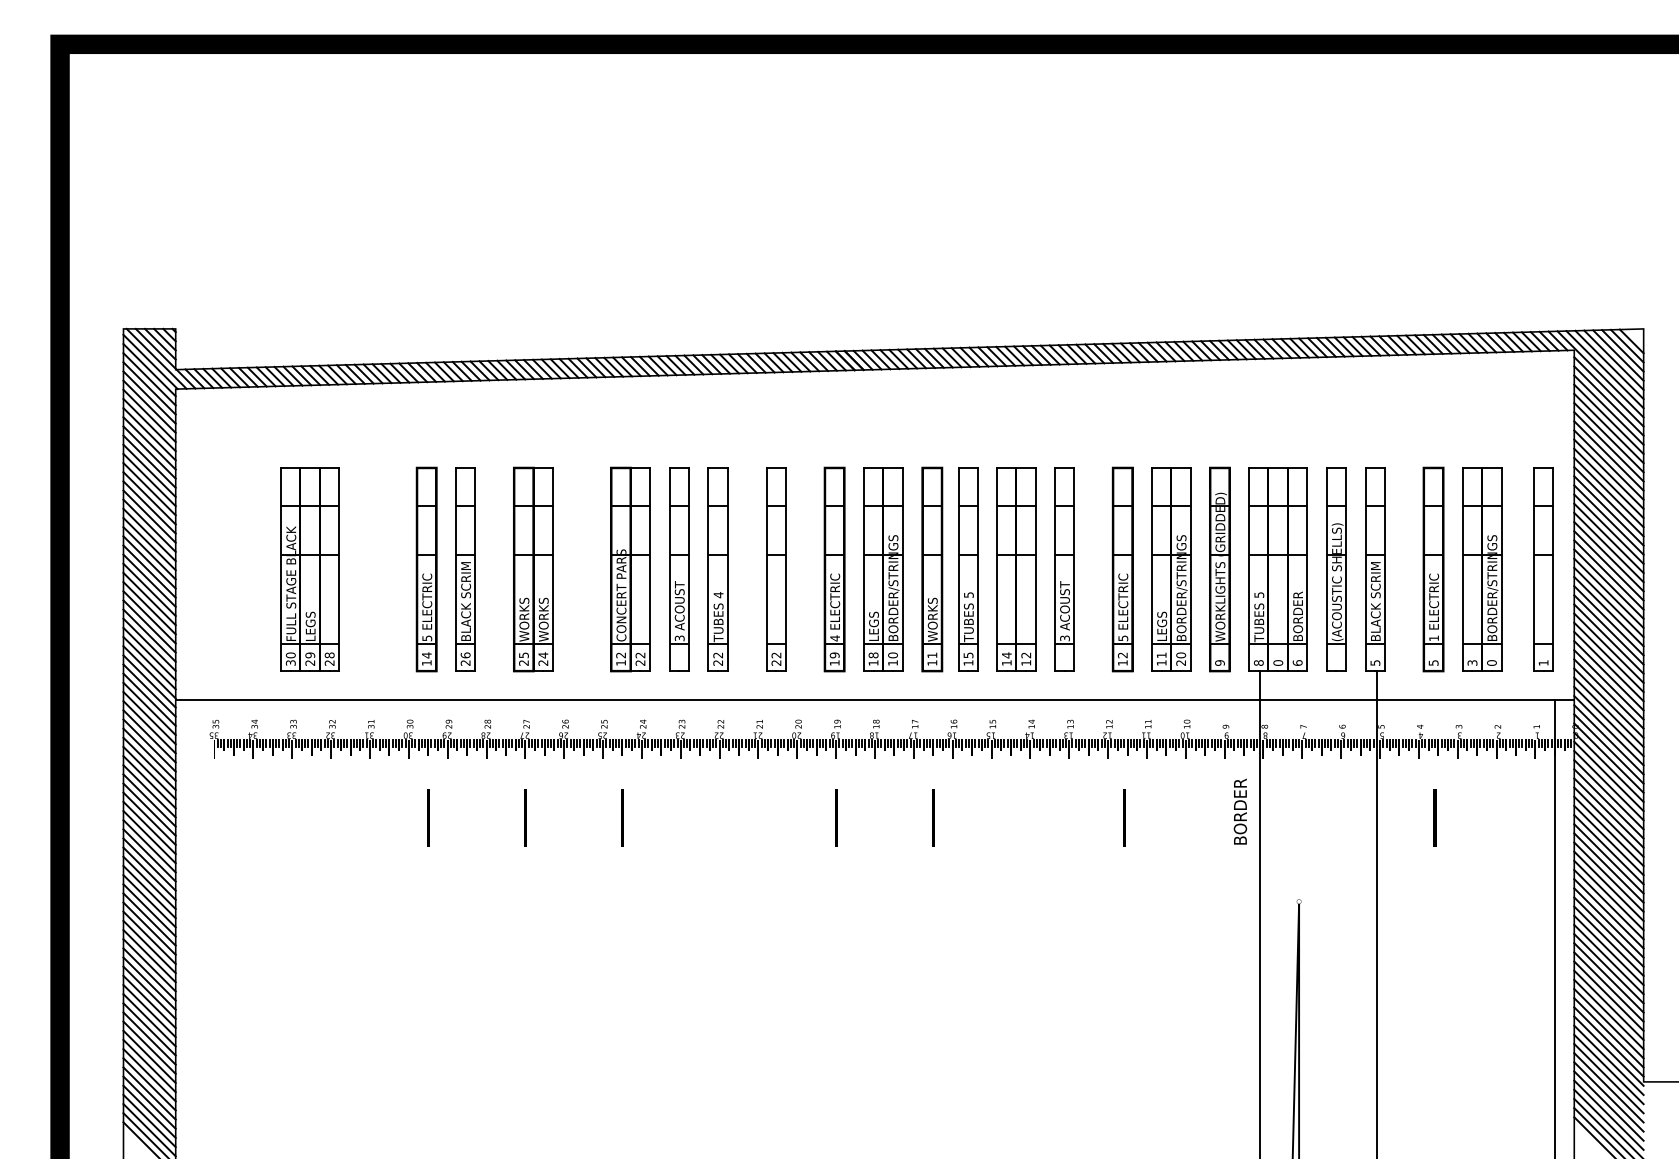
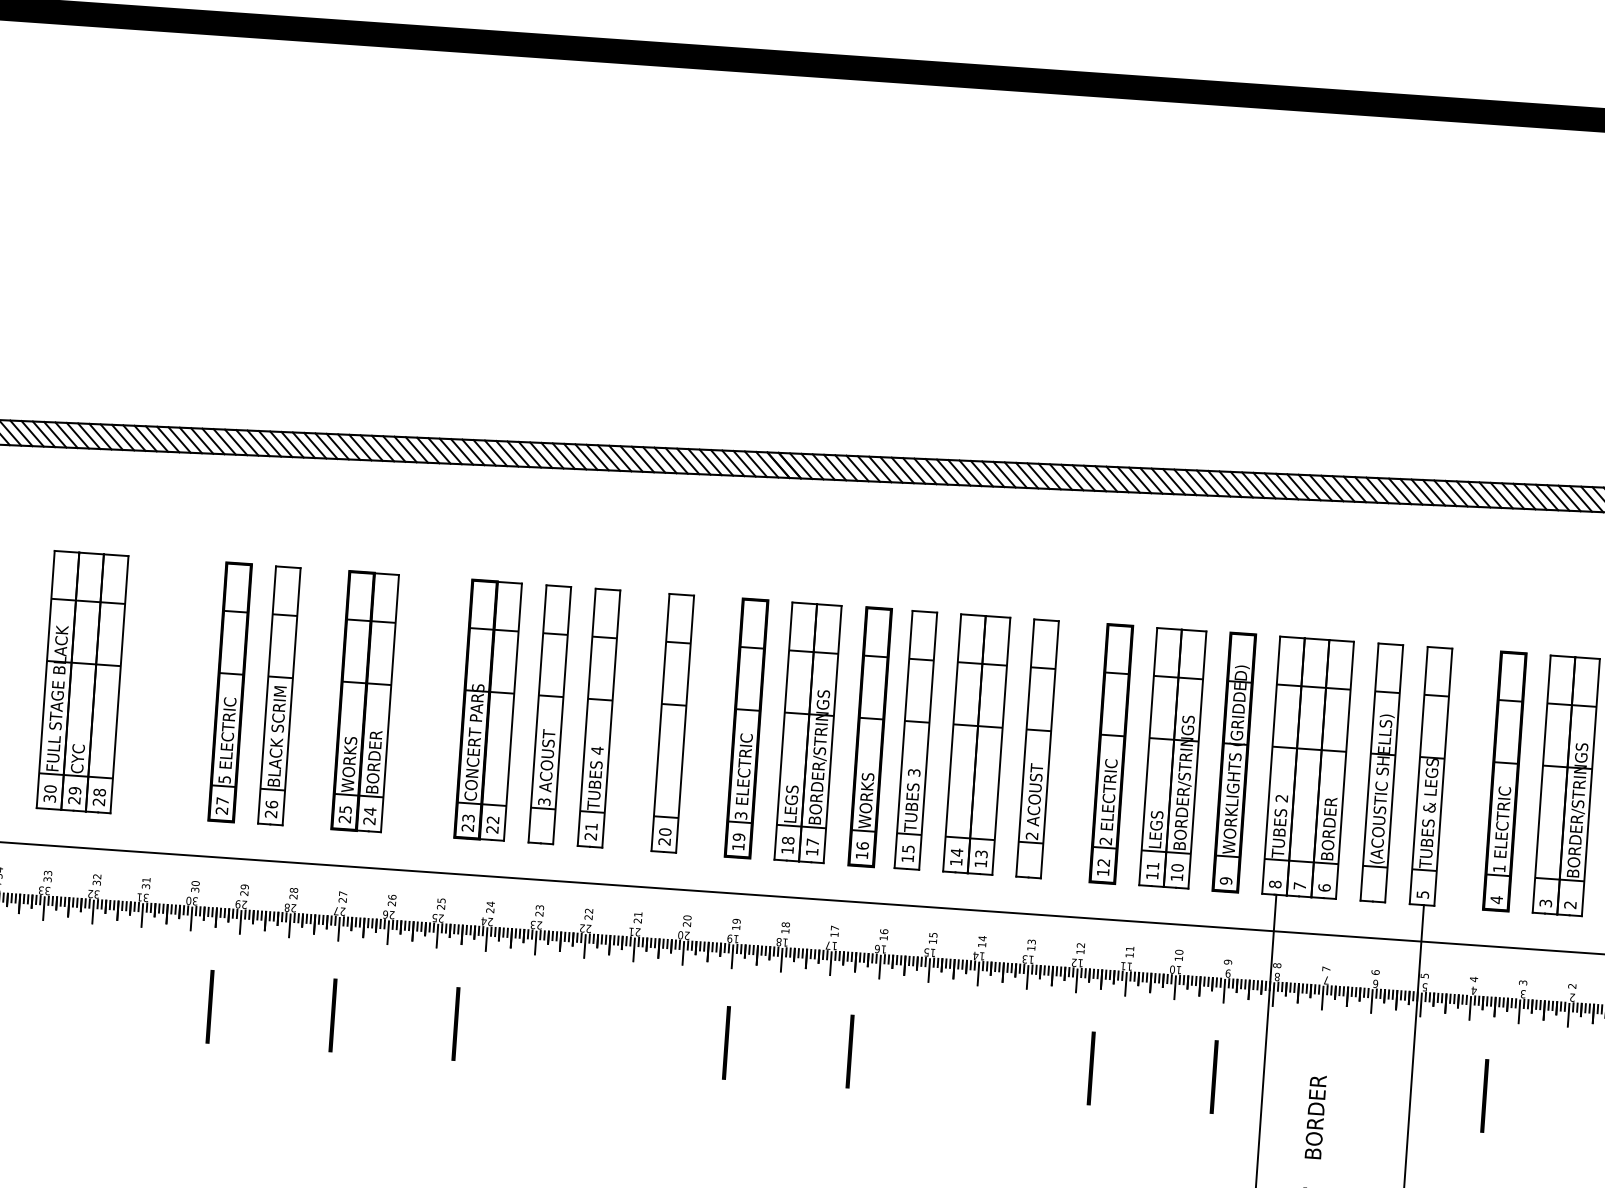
text: (968, 594) -> (913, 771), 5 -> 3
text: (1259, 594) -> (1282, 797), 5 -> 2
text: (1375, 599) -> (1428, 814), BLACK SCRIM -> TUBES & LEGS
text: (543, 616) -> (373, 762), WORKS -> BORDER
text: (310, 626) -> (77, 754), LEGS -> CYC
text: (835, 638) -> (741, 815), 4 -> 3
text: (1064, 638) -> (1031, 836), 3 -> 2
text: (1123, 638) -> (1106, 841), 5 -> 2
text: (717, 655) -> (590, 826), 22 -> 21
text: (776, 655) -> (665, 832), 22 -> 20
text: (892, 655) -> (812, 842), 10 -> 17
text: (932, 655) -> (862, 846), 11 -> 16
text: (1026, 655) -> (981, 854), 12 -> 13
text: (426, 658) -> (221, 805), 14 -> 27
text: (620, 658) -> (467, 822), 12 -> 23
text: (1180, 662) -> (1176, 876), 20 -> 10
text: (1278, 662) -> (1300, 885), 0 -> 7
text: (1491, 662) -> (1569, 904), 0 -> 2
text: (1433, 663) -> (1496, 900), 5 -> 4
text: (1239, 811) -> (1314, 1116), moved
line: (1221, 817) -> (1214, 1076), added

